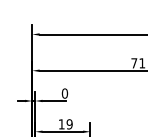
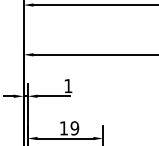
text: (64, 93) -> (67, 86), 0 -> 1

